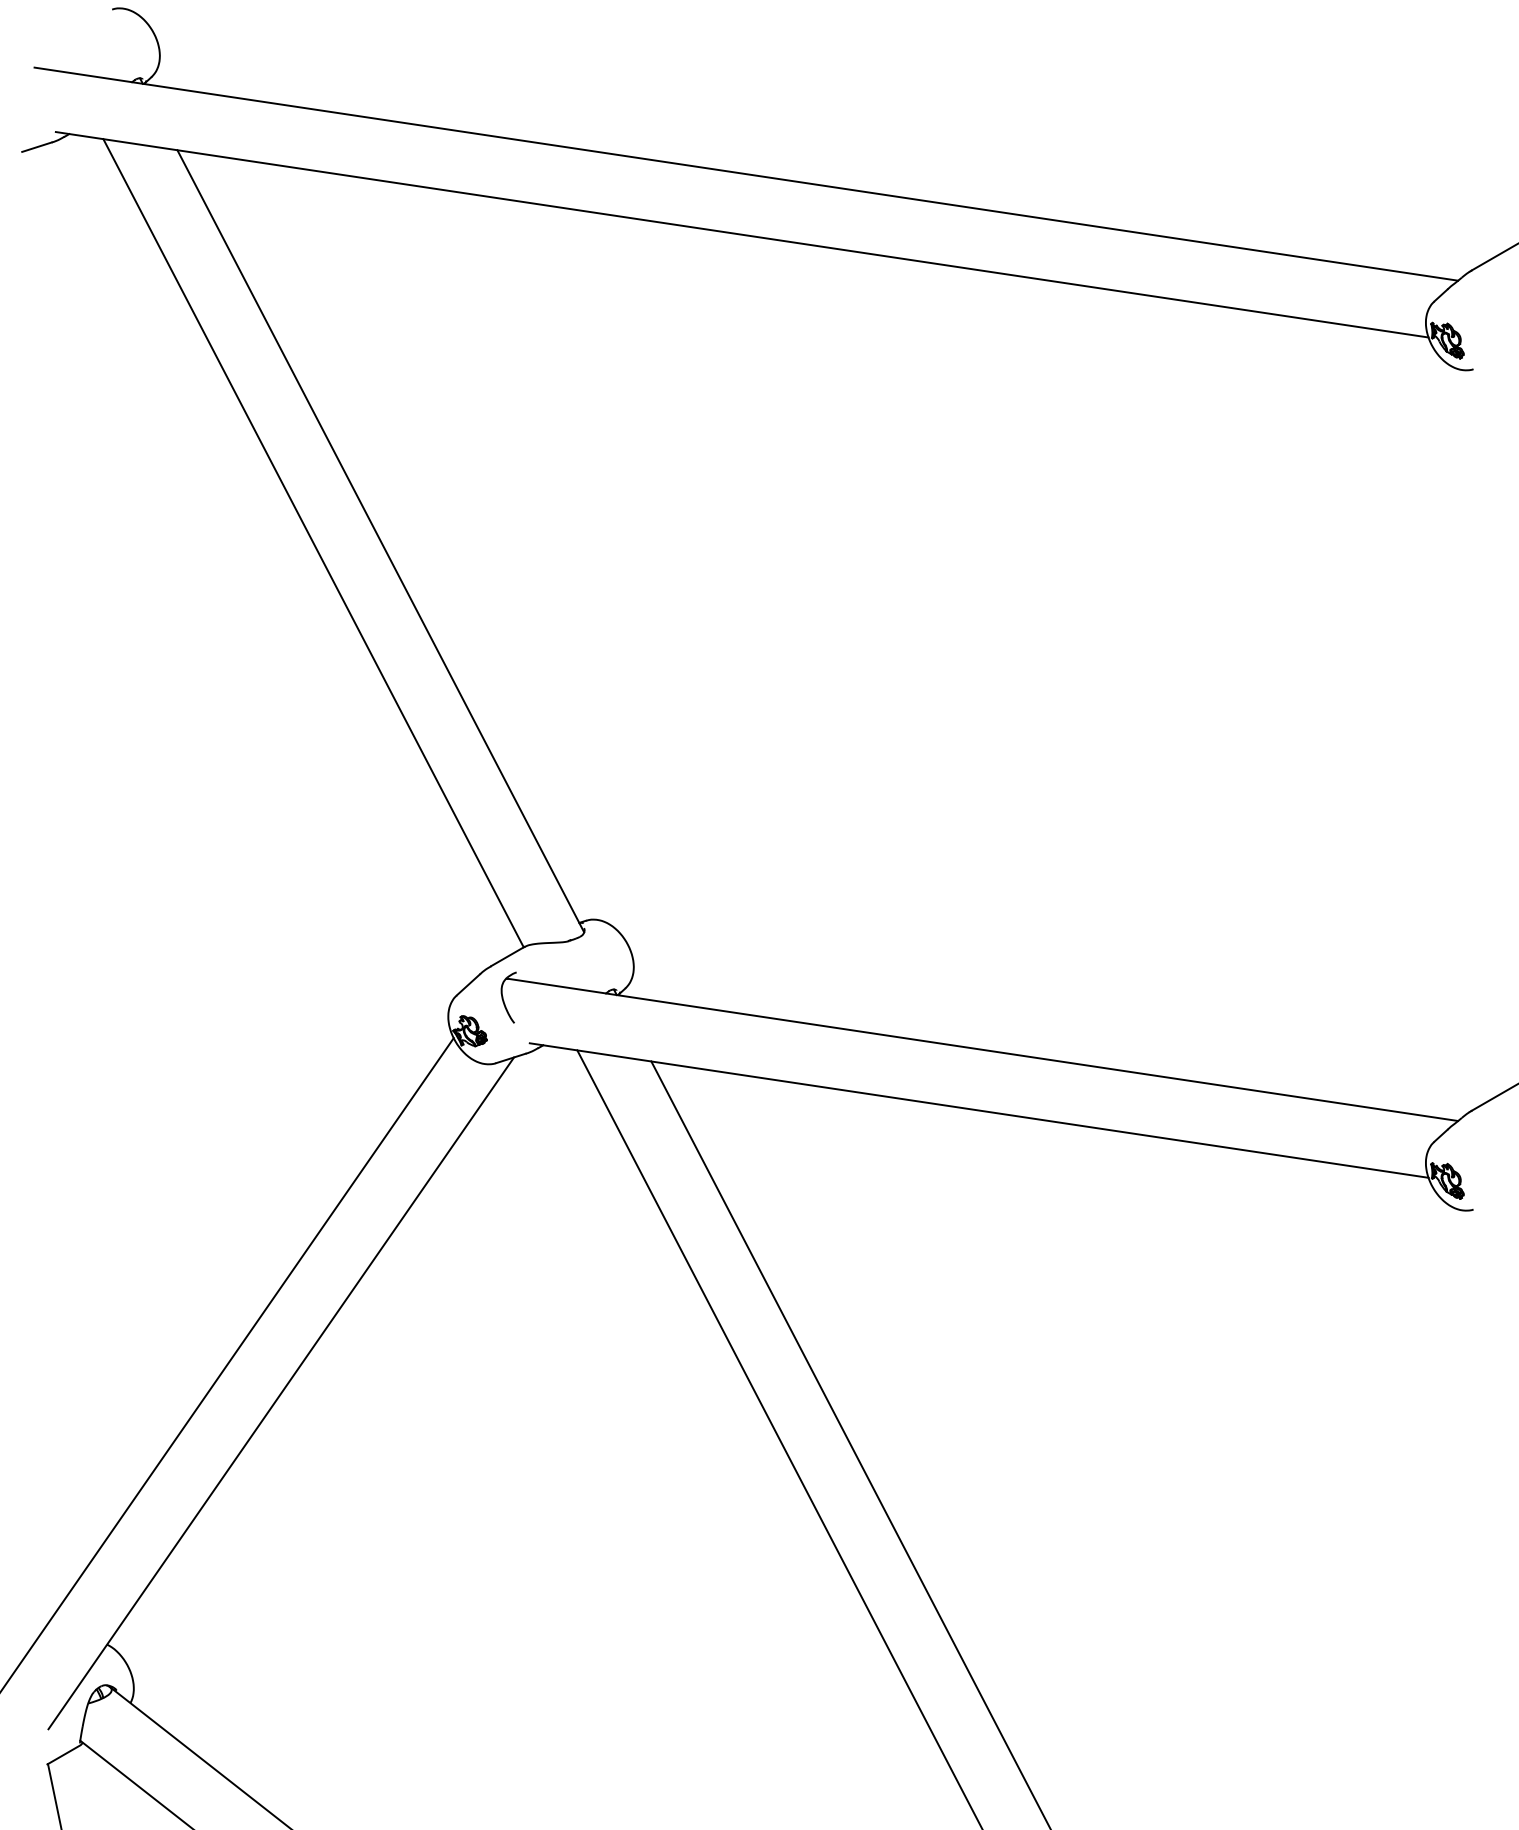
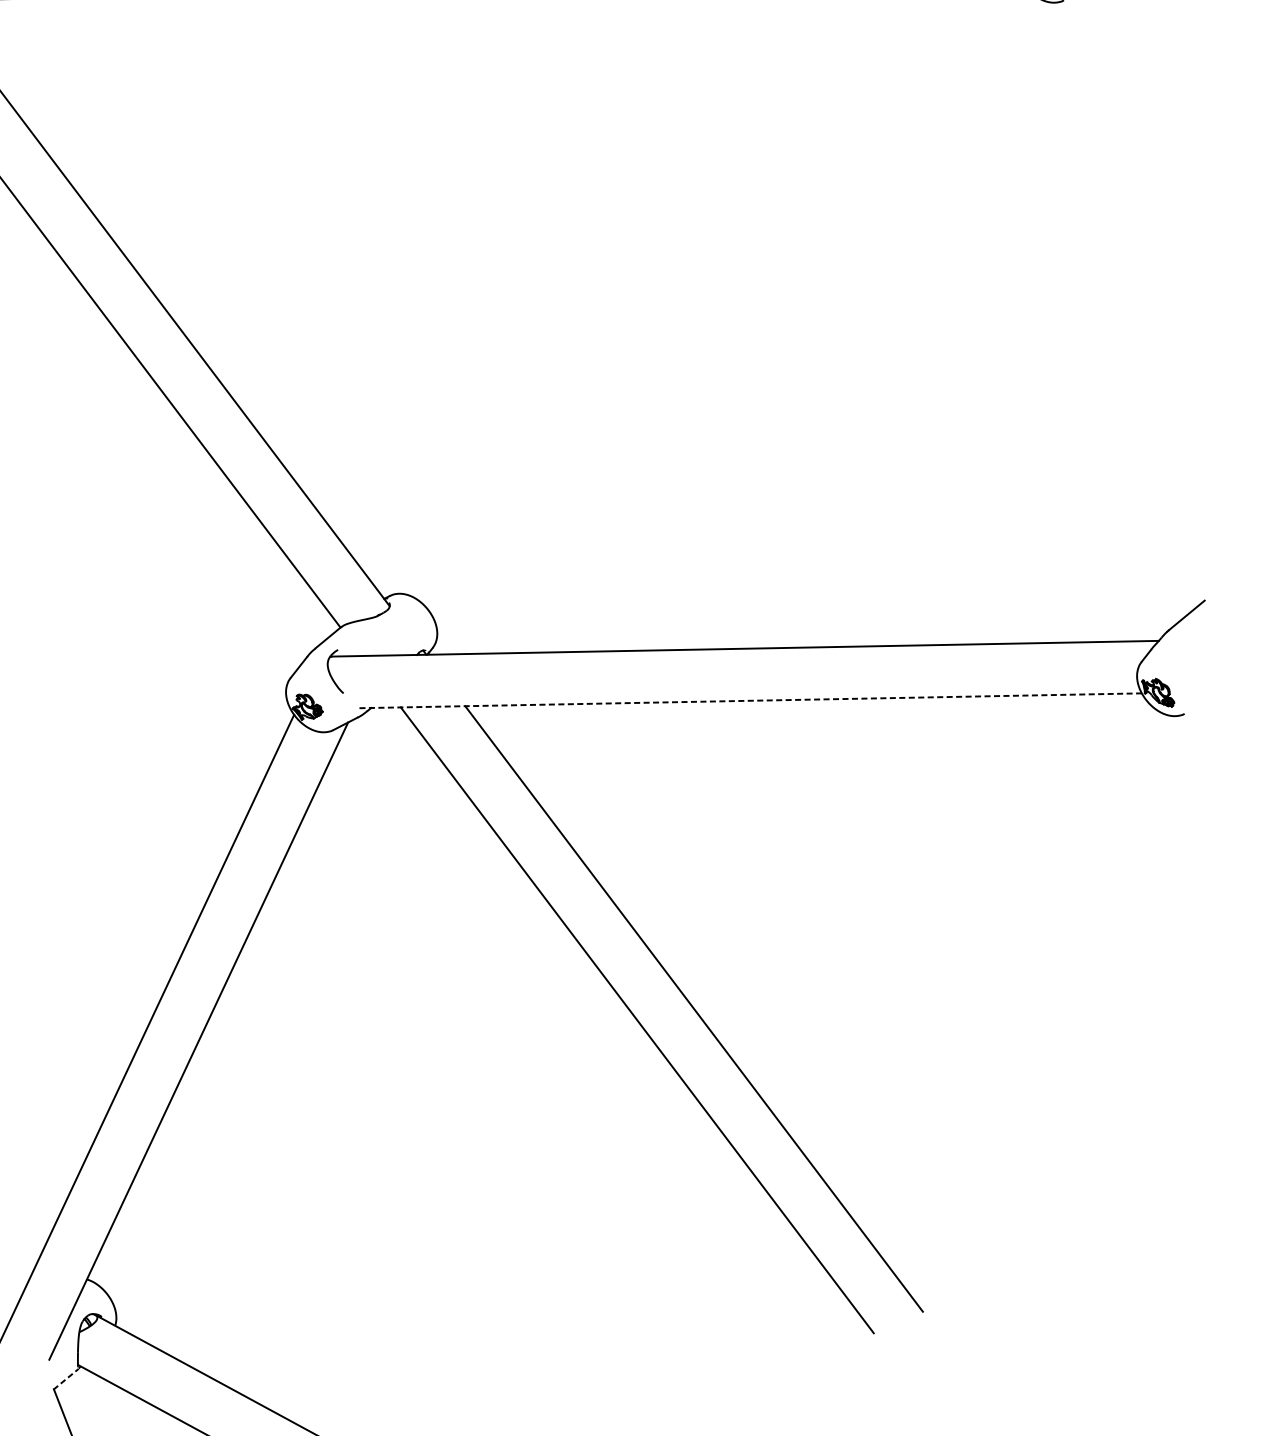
line: (979, 1110) -> (750, 700), solid -> dashed
line: (63, 1754) -> (65, 1379), solid -> dashed

